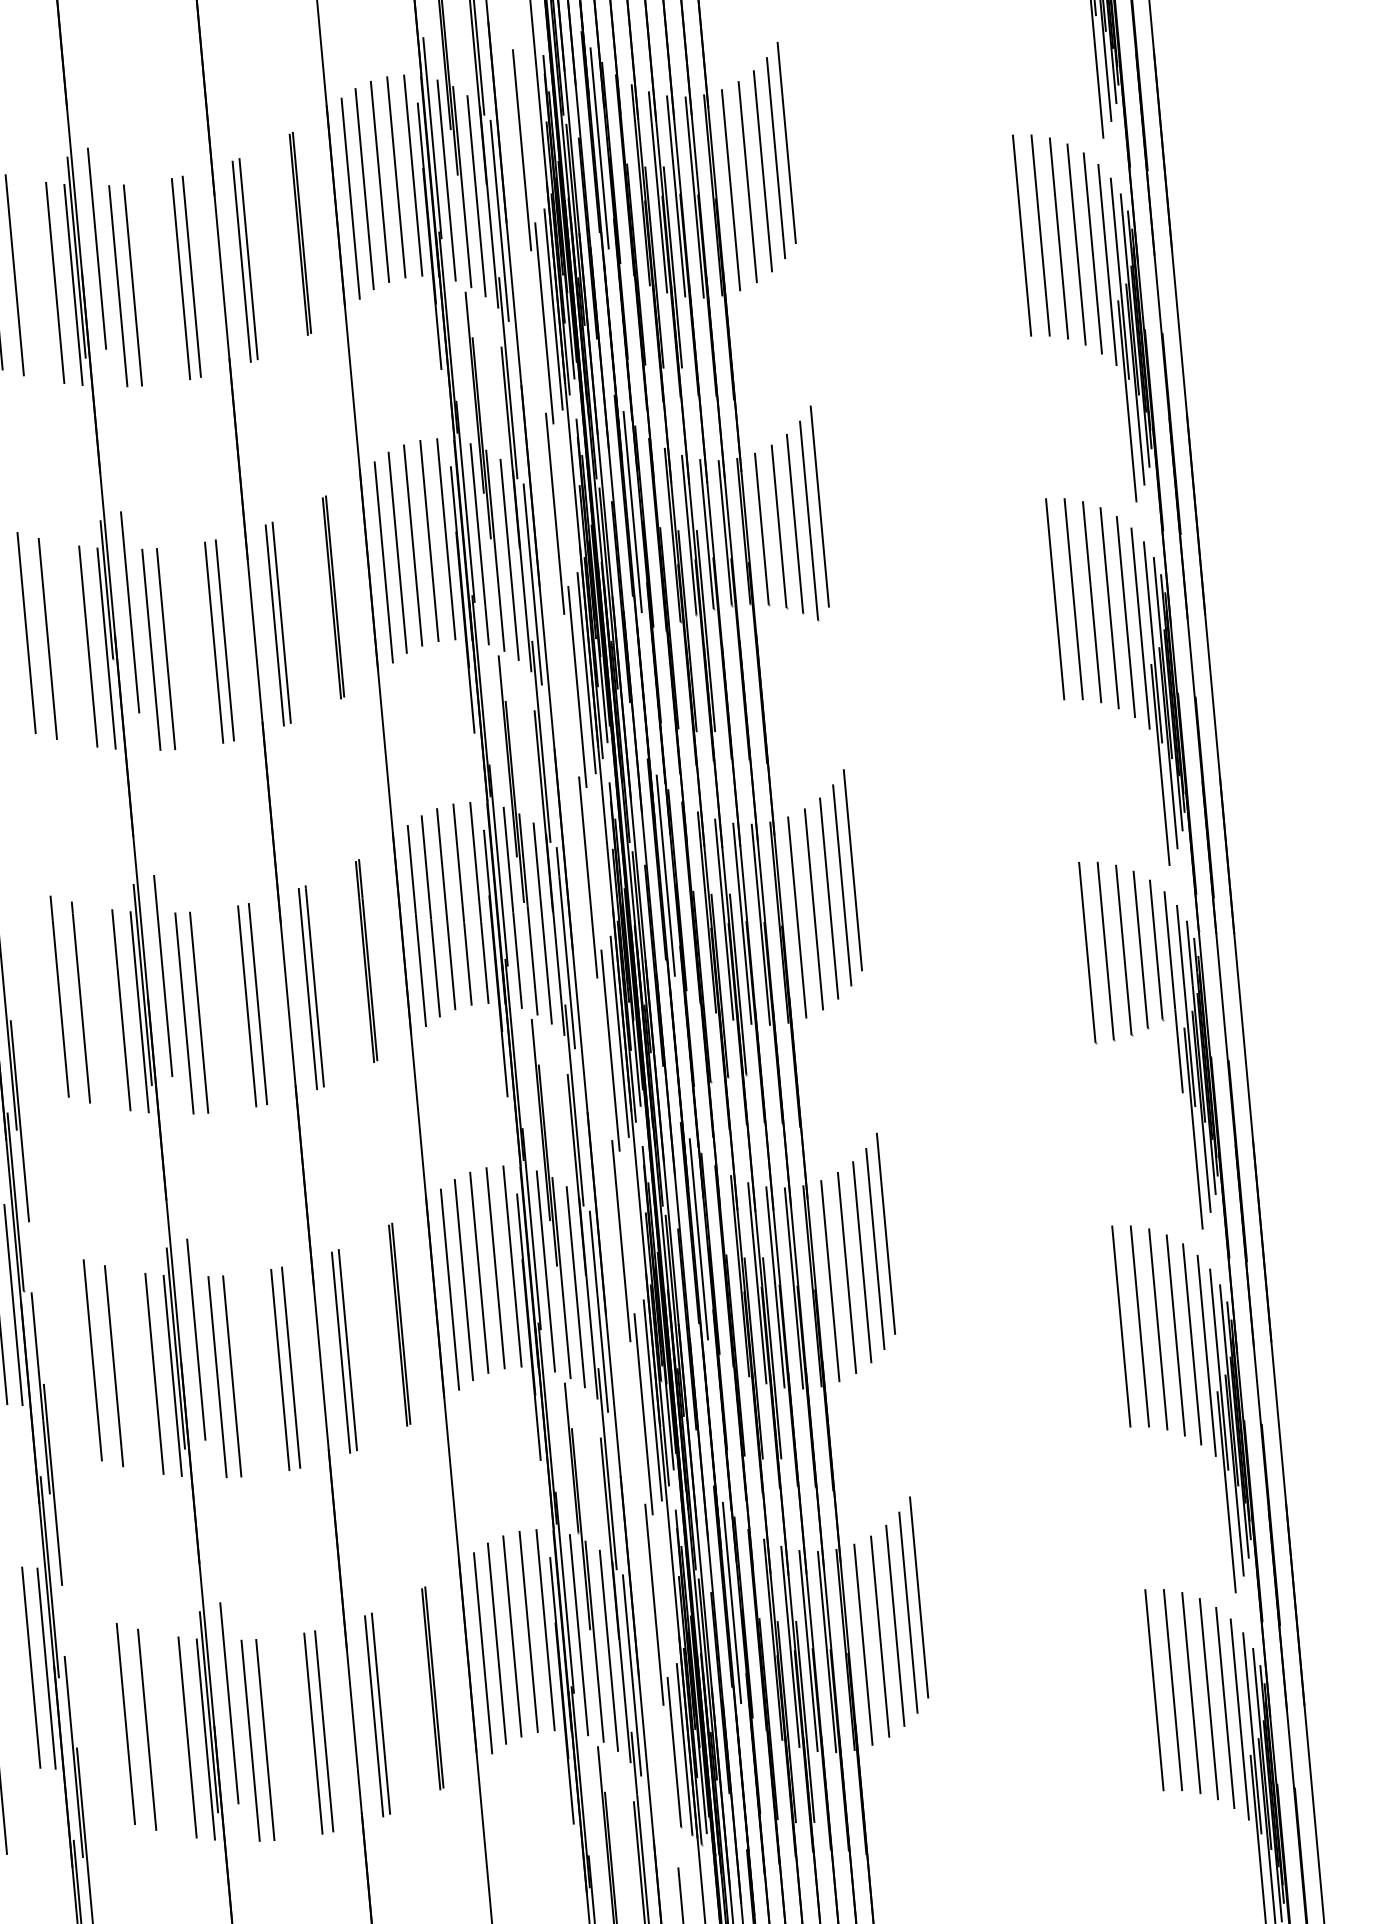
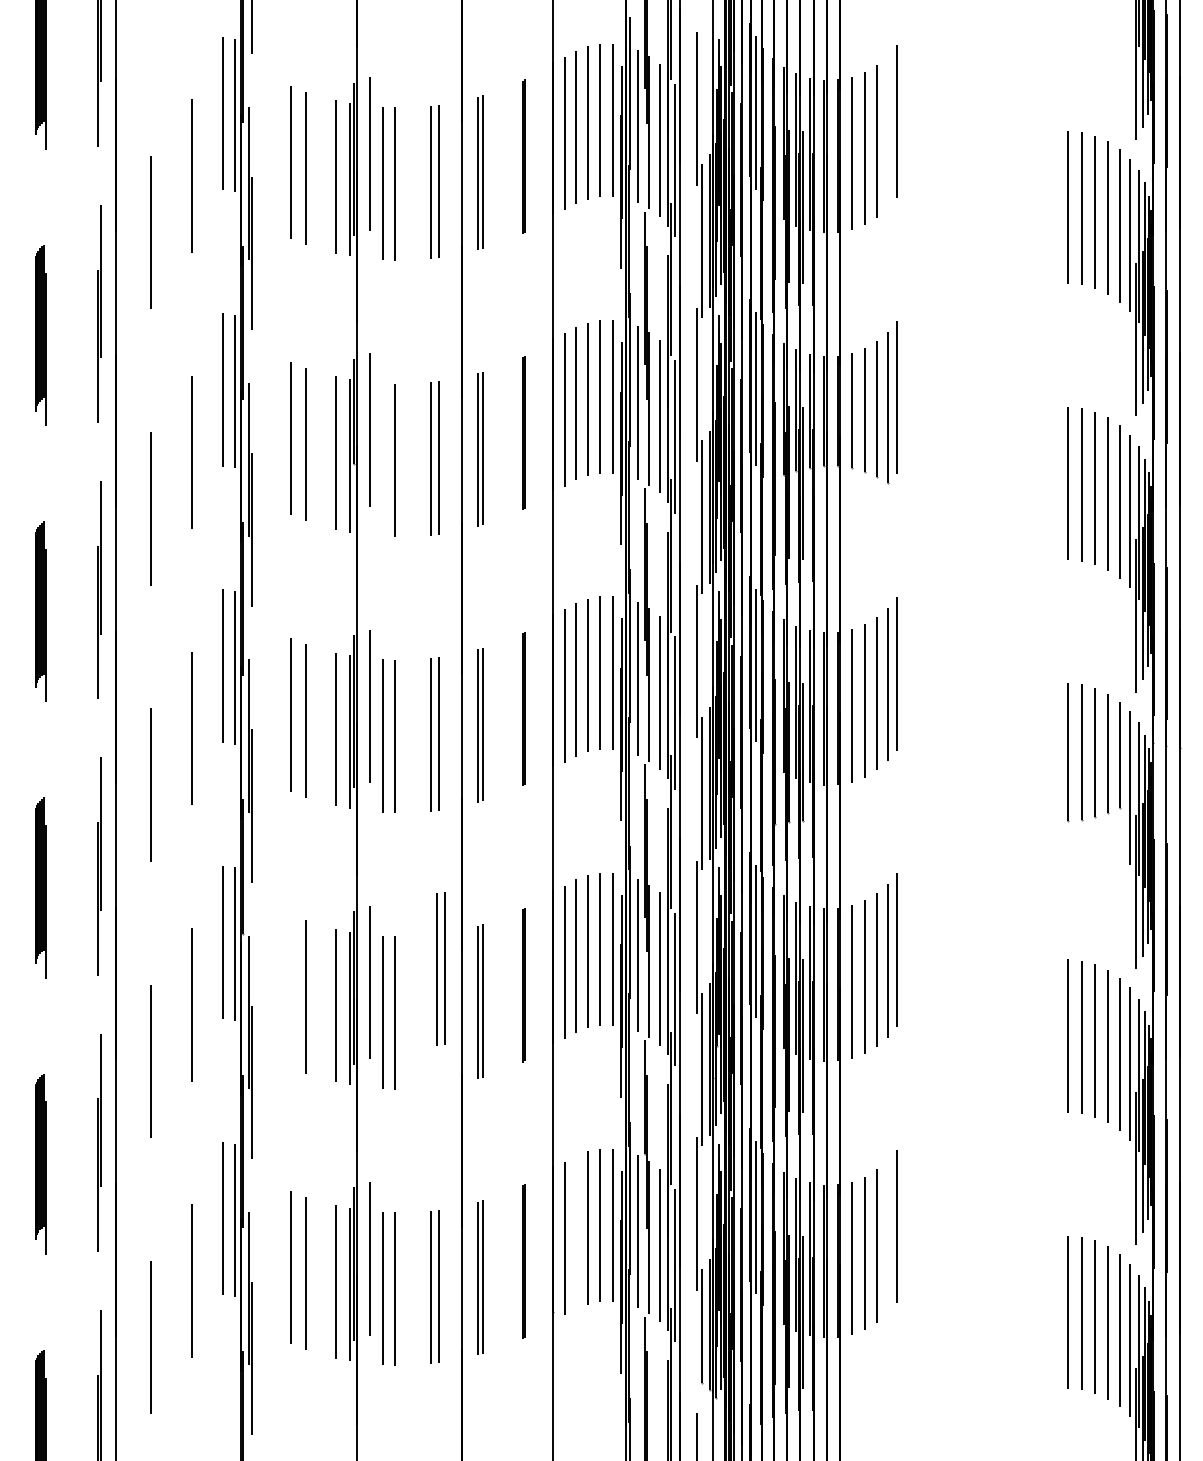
line: (775, 157) -> (887, 131), removed
line: (151, 649) -> (383, 459), removed
line: (92, 1359) -> (290, 990), removed
part: (284, 1368) -> (440, 968), moved
line: (908, 1611) -> (887, 1236), removed
line: (496, 1643) -> (575, 1232), removed

